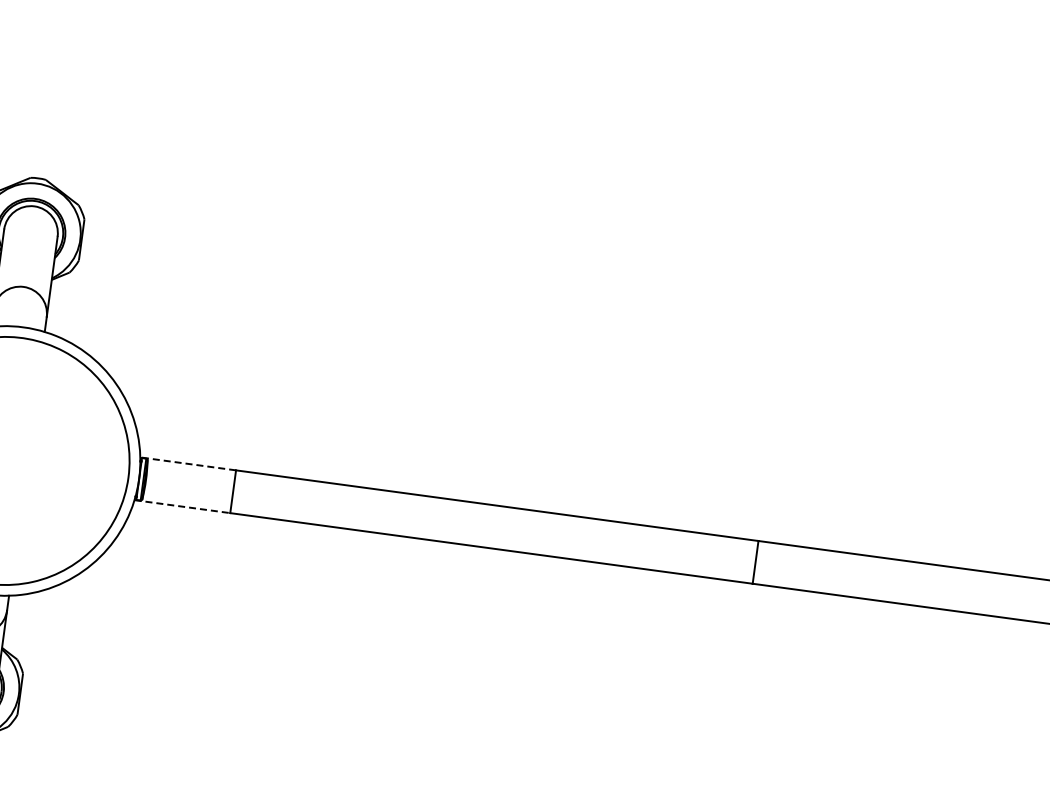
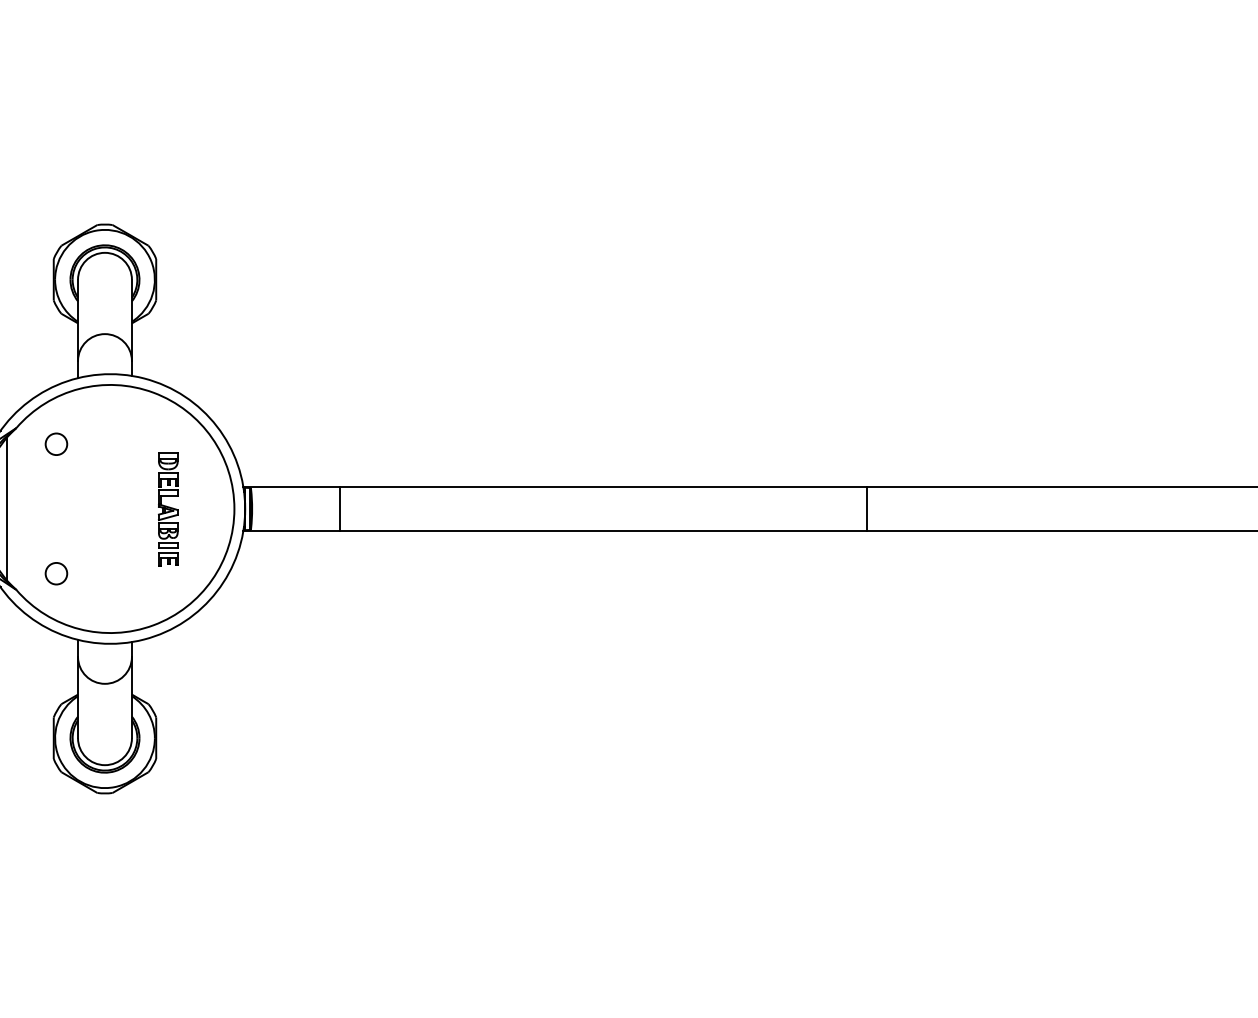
line: (187, 463) -> (291, 487), dashed -> solid
part: (63, 469) -> (168, 509), added
line: (183, 506) -> (292, 530), dashed -> solid

